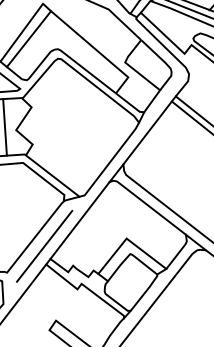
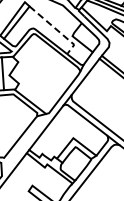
line: (97, 50) -> (56, 29), solid -> dashed
line: (43, 246) -> (25, 142), removed

